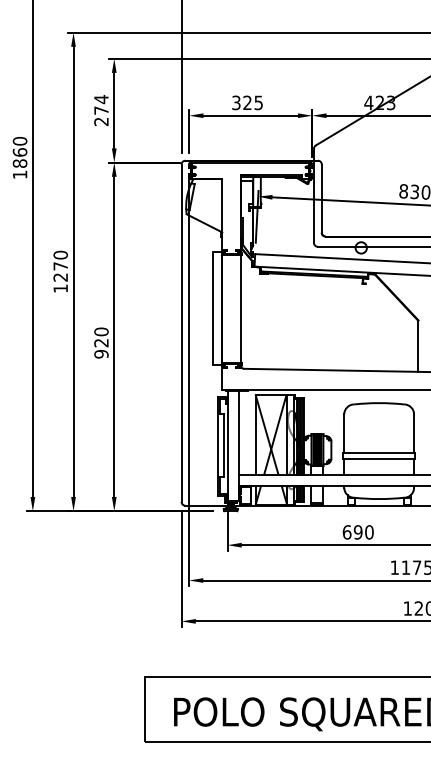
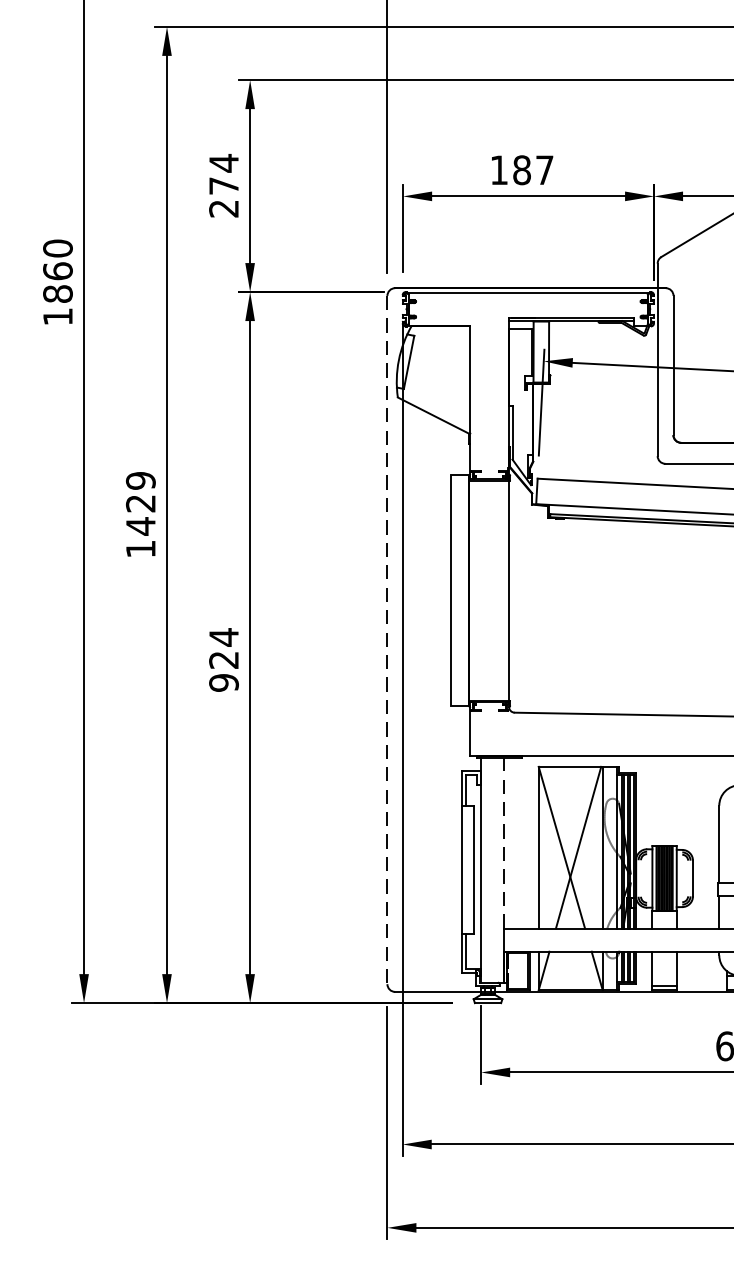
text: (247, 102) -> (521, 169), 325 -> 187
text: (60, 266) -> (140, 503), 1270 -> 1429
text: (101, 331) -> (224, 636), 920 -> 924
line: (181, 333) -> (387, 640), solid -> dashed
line: (238, 432) -> (503, 842), solid -> dashed

